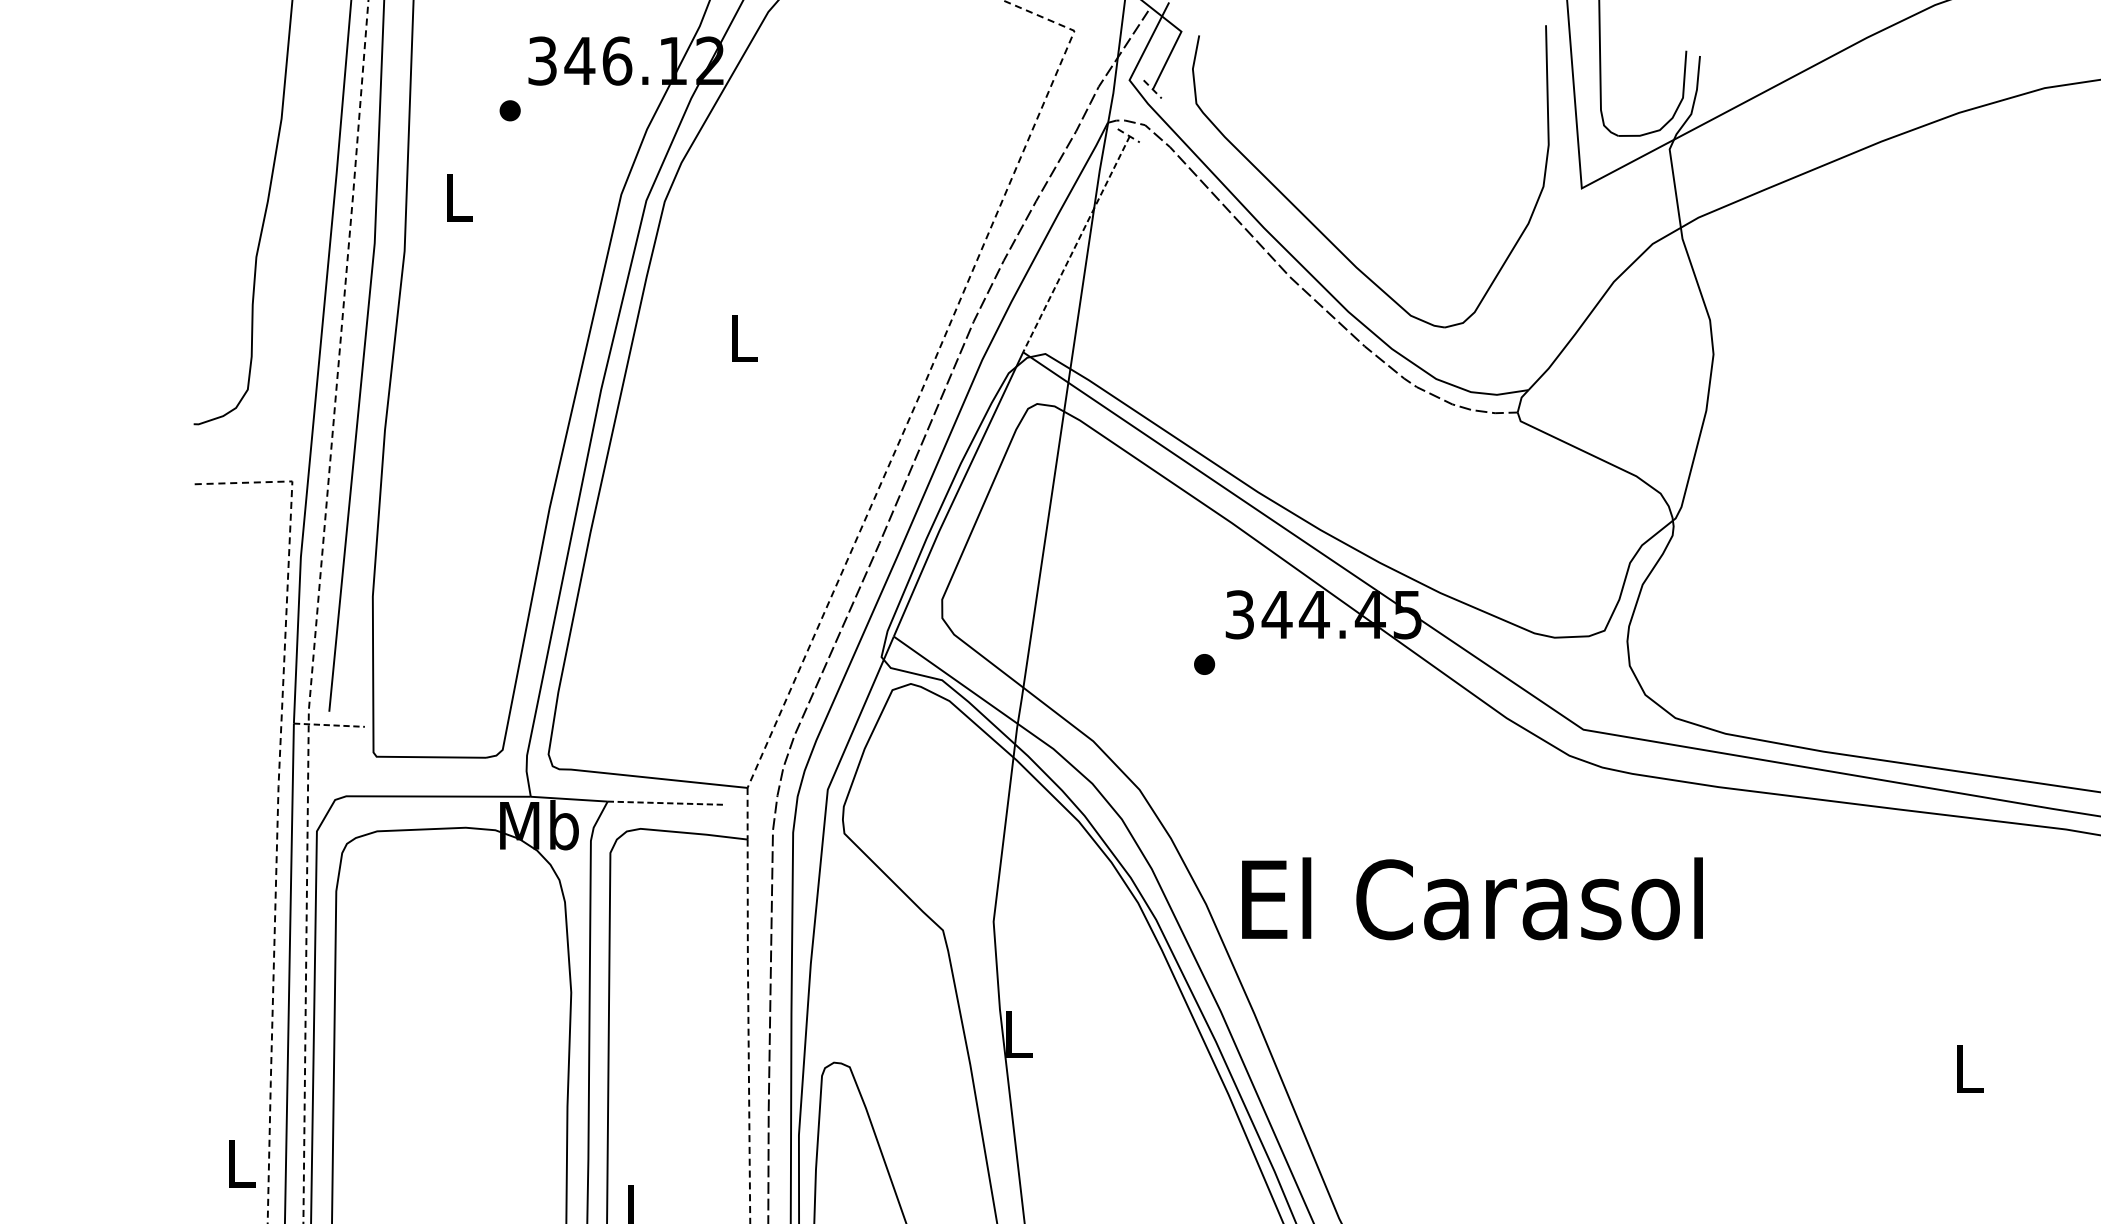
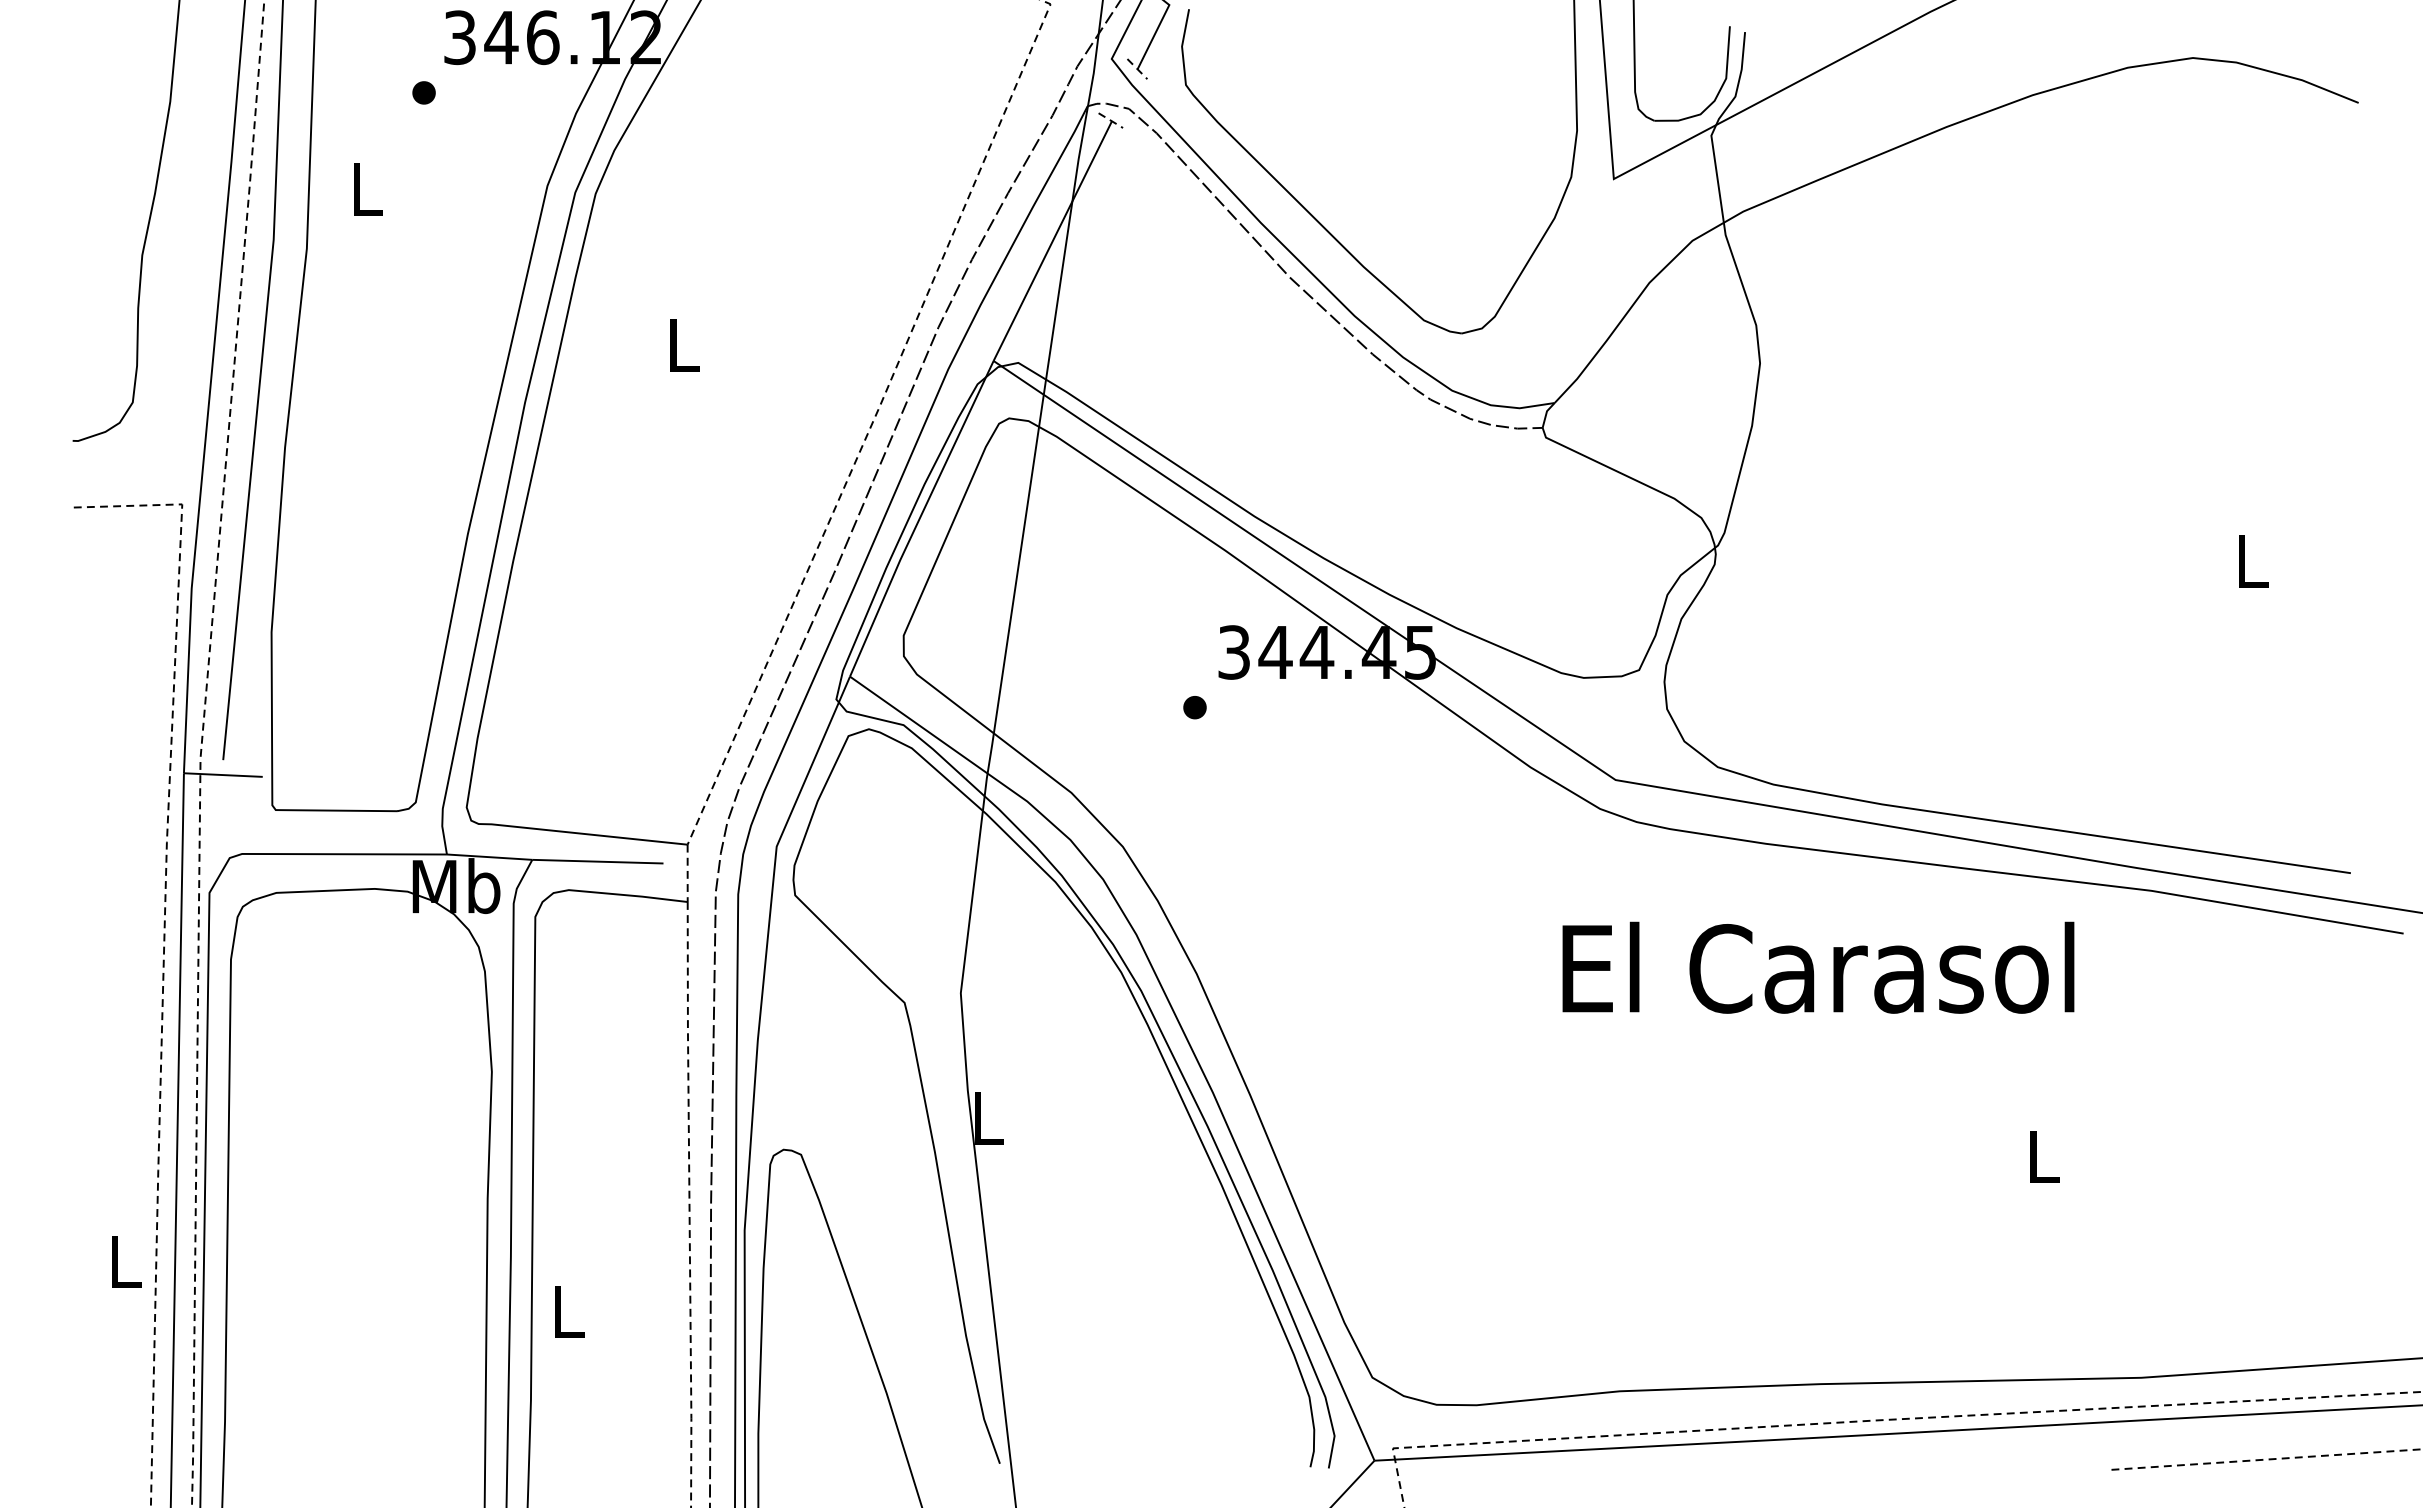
line: (1076, 244) -> (1052, 241), dashed -> solid
line: (329, 725) -> (223, 775), dashed -> solid
line: (666, 803) -> (597, 861), dashed -> solid
text: (1472, 898) -> (1818, 967), moved

